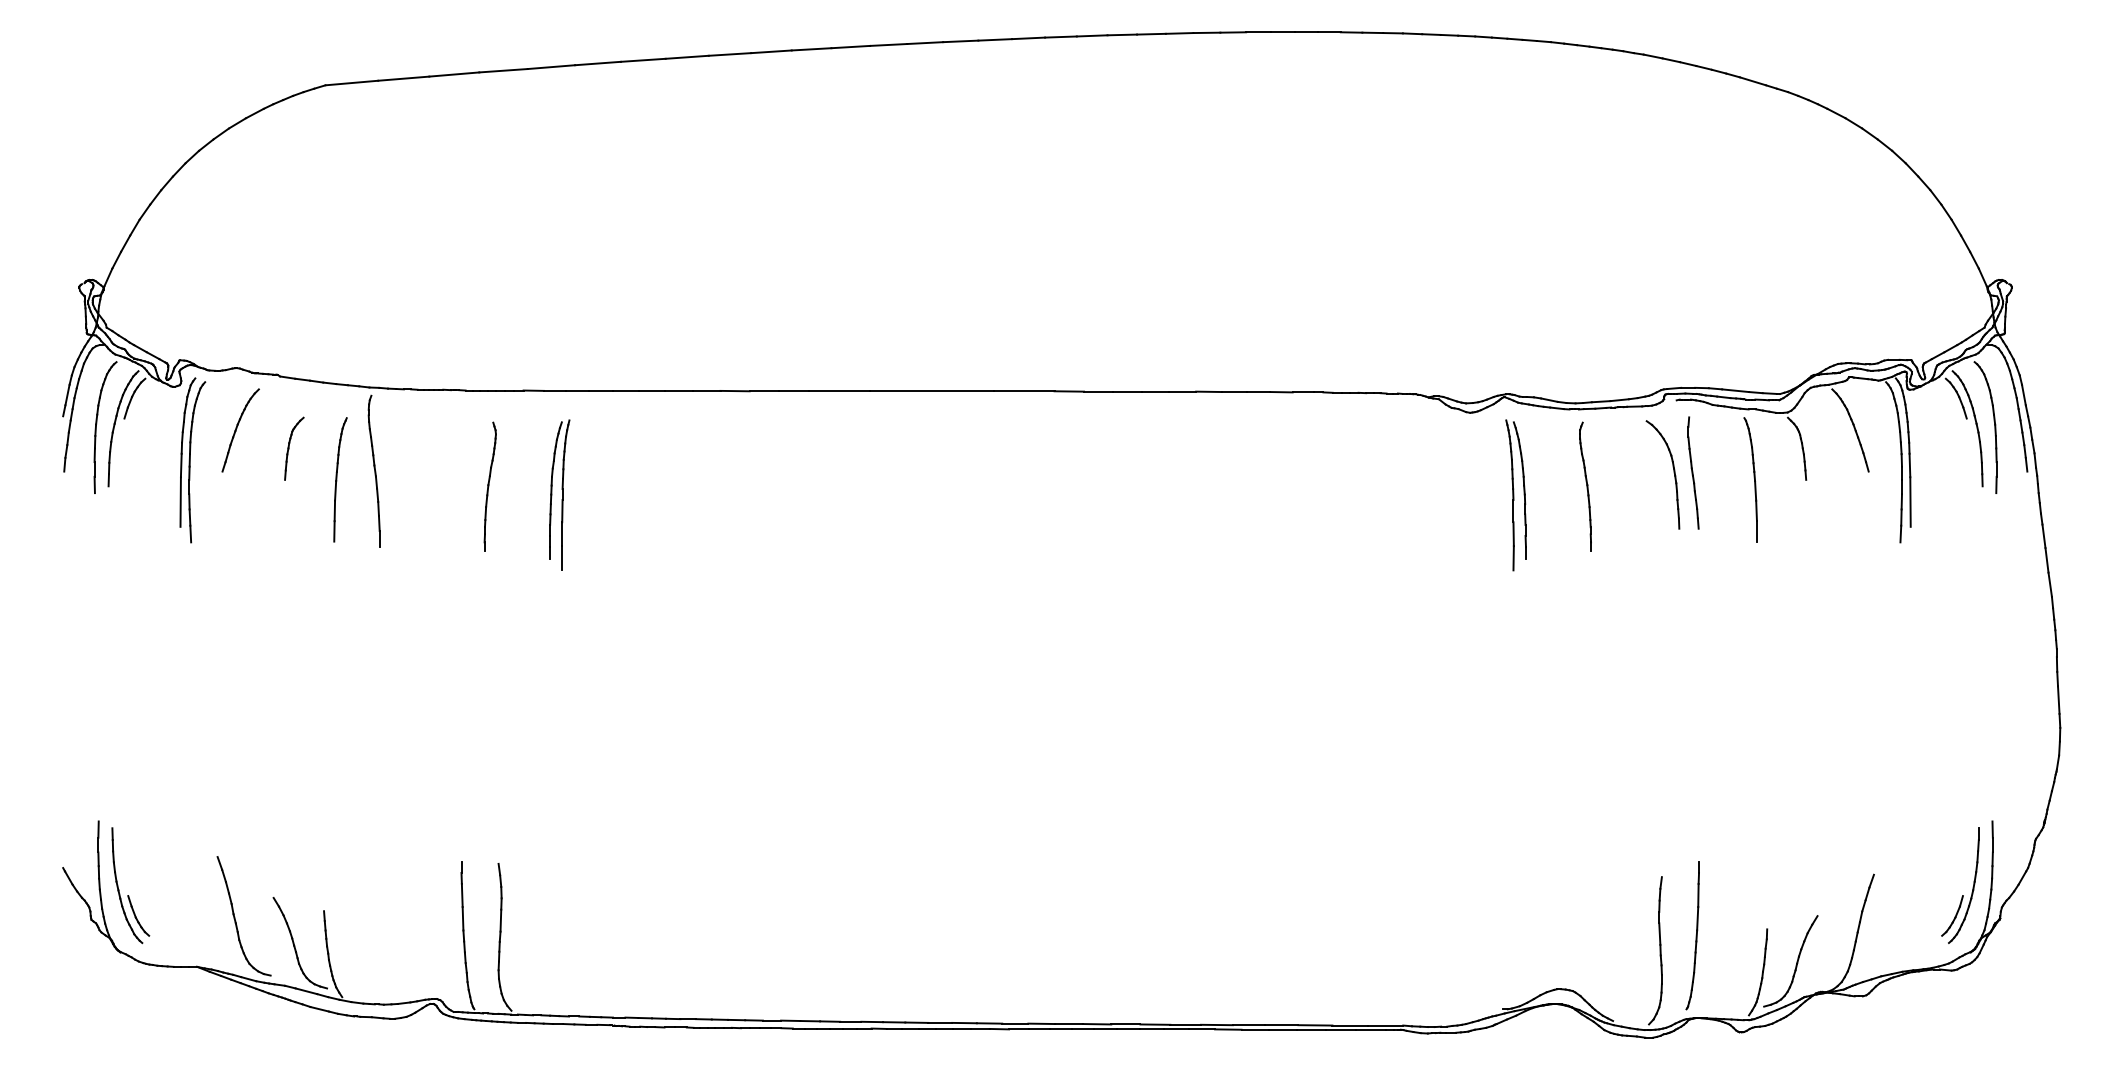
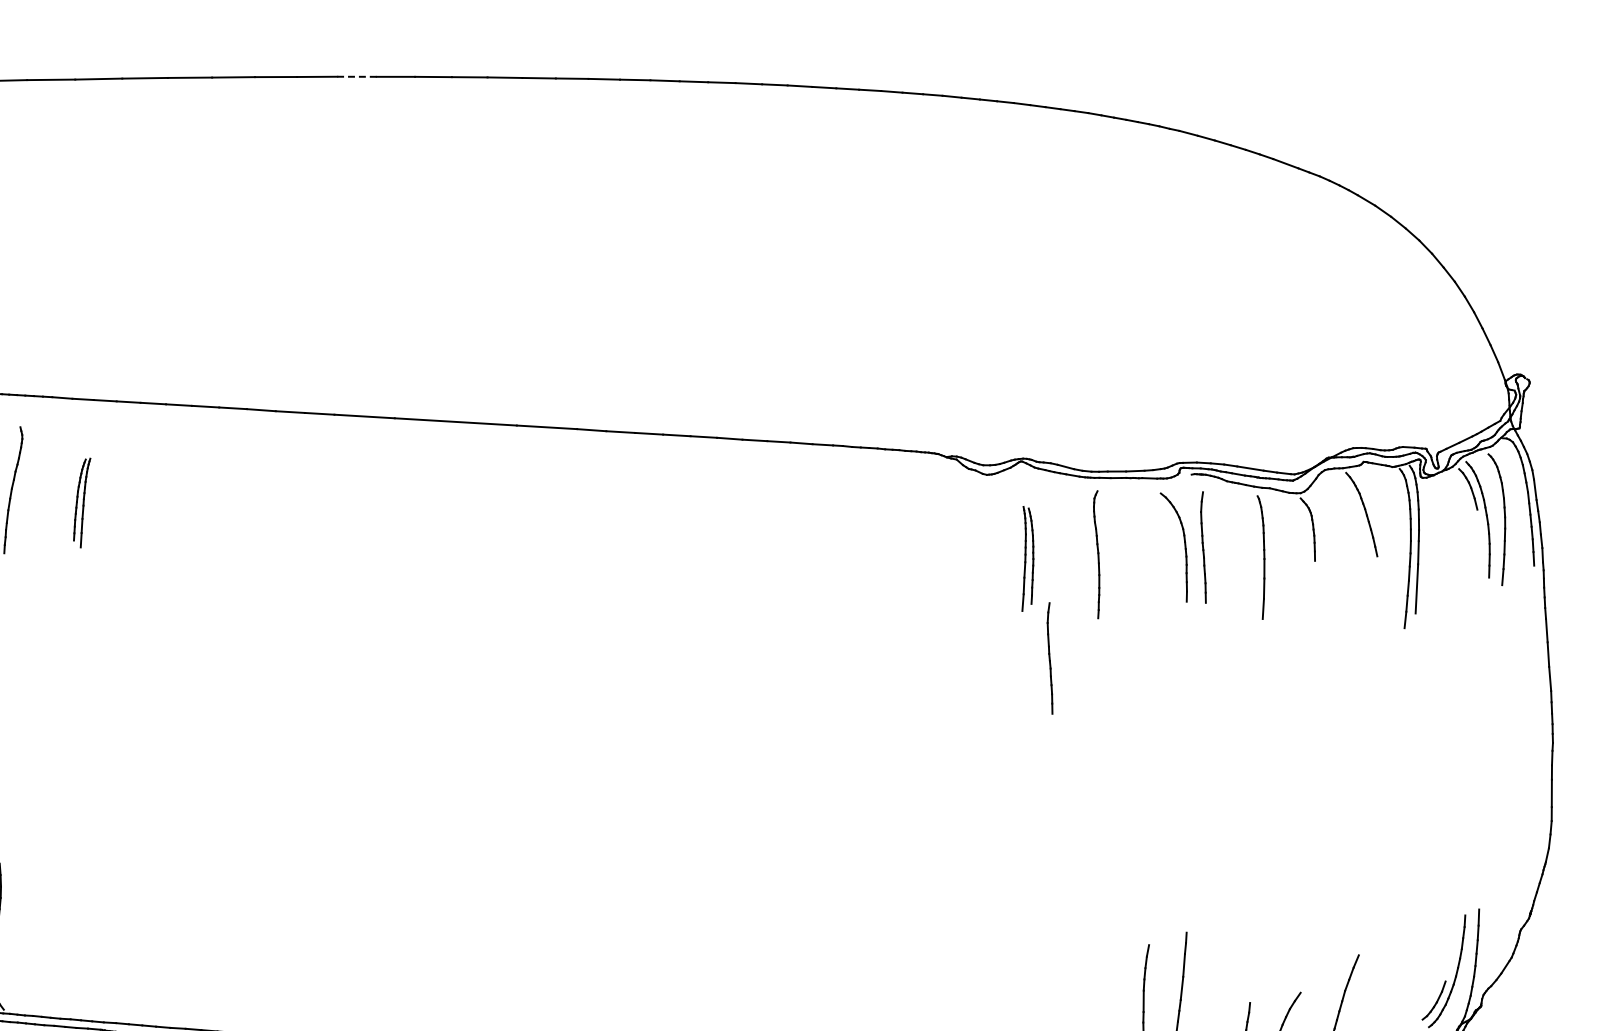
line: (811, 49) -> (356, 76), solid -> dashed
part: (559, 494) -> (81, 502), size x0.6
part: (1515, 495) -> (1026, 559), size x0.7
part: (1545, 593) -> (1050, 657), added

